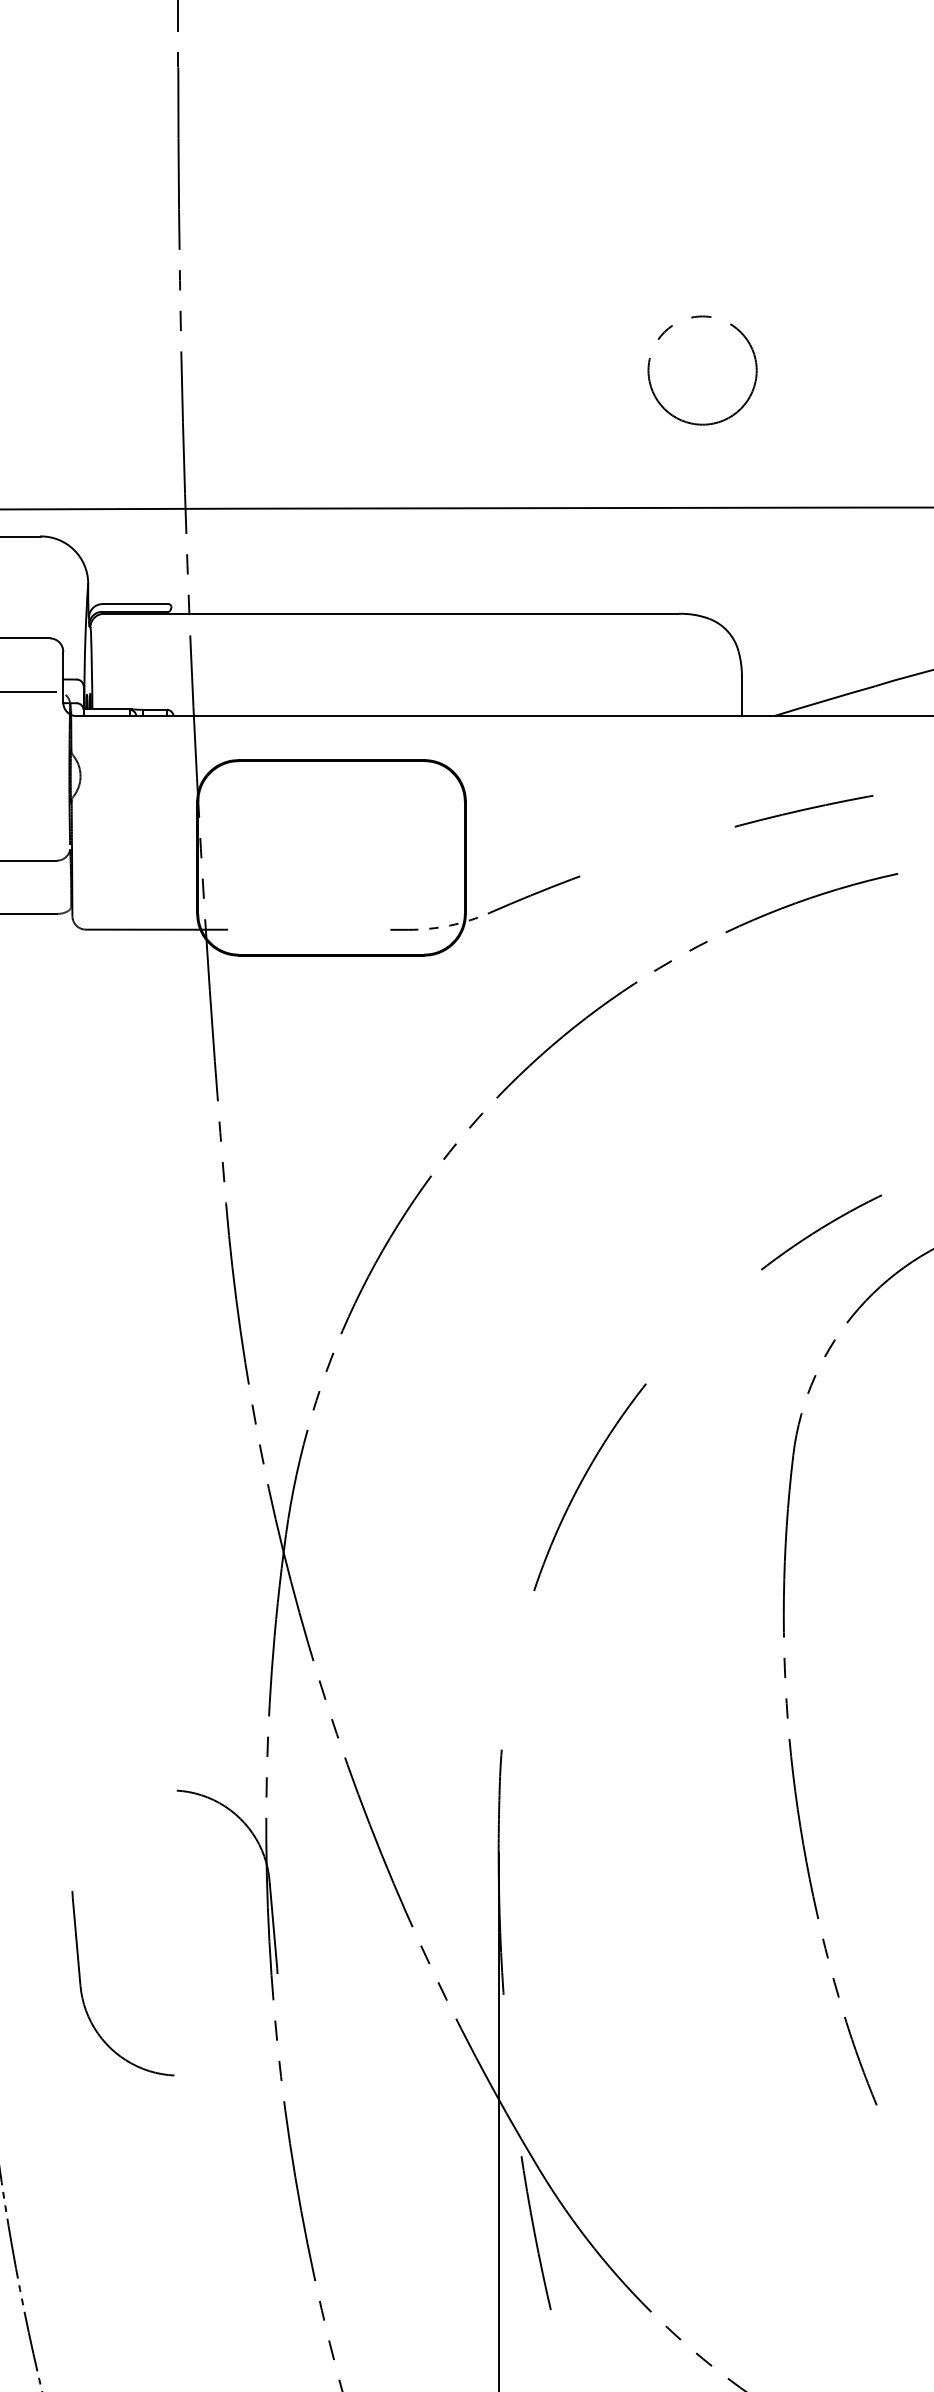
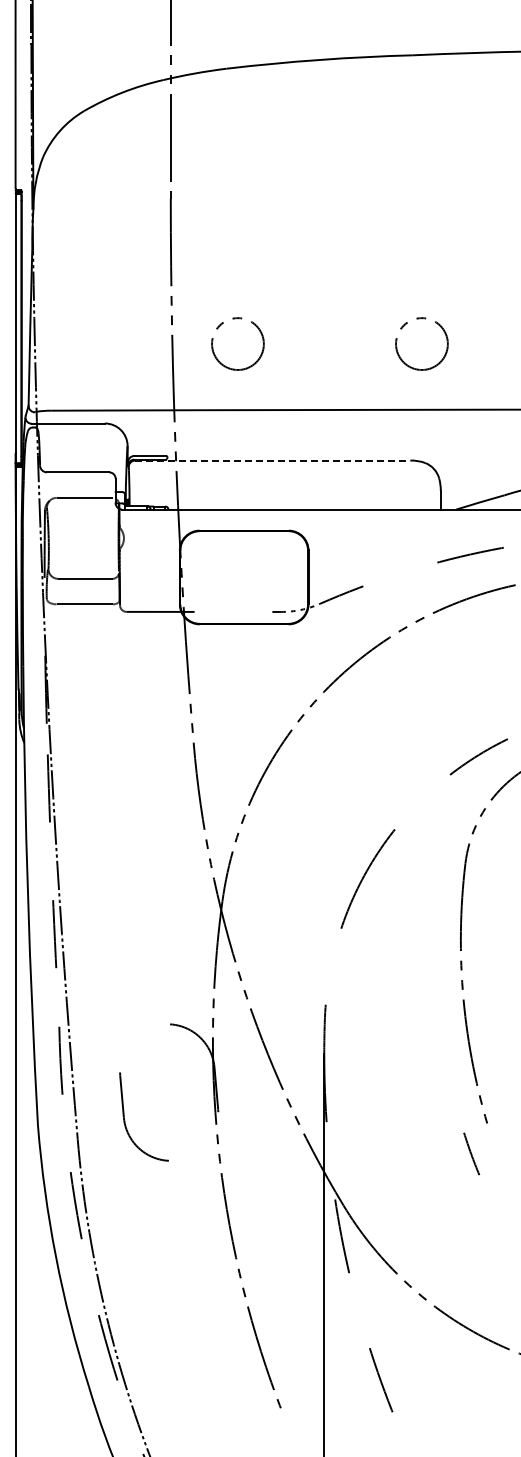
circle: (317, 369) -> (237, 343), added
line: (390, 613) -> (272, 460), solid -> dashed
line: (860, 2060) -> (471, 1153), moved

